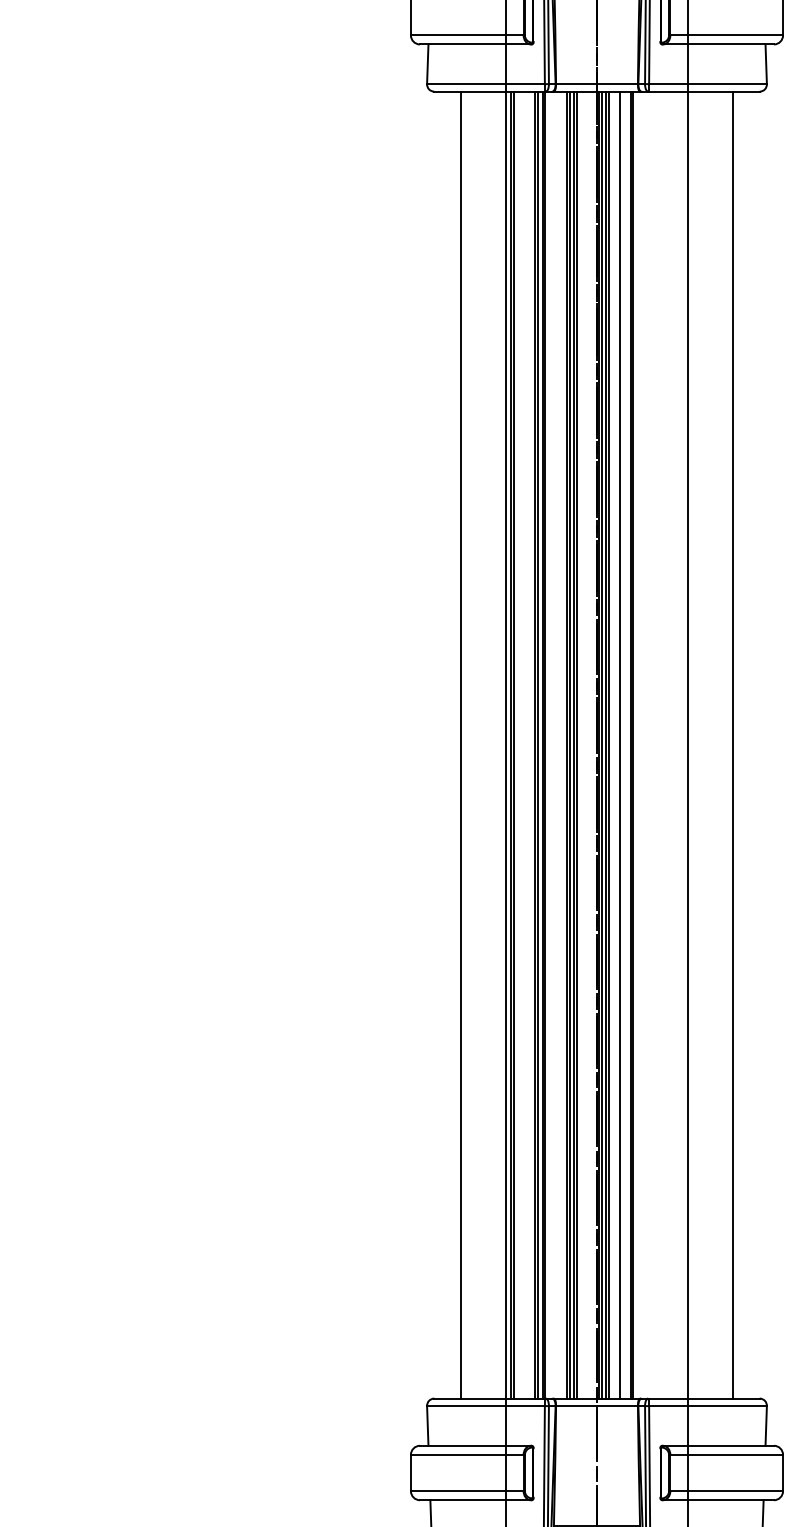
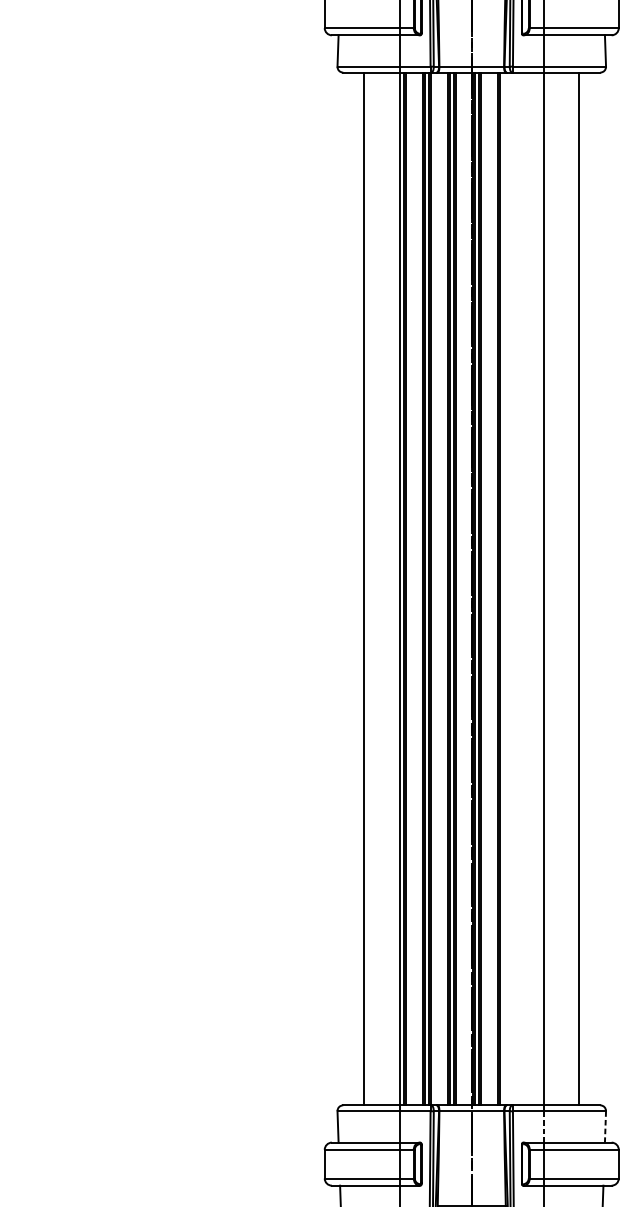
line: (619, 744) -> (489, 588), removed
line: (687, 1425) -> (543, 1126), solid -> dashed
line: (766, 1425) -> (605, 1126), solid -> dashed

